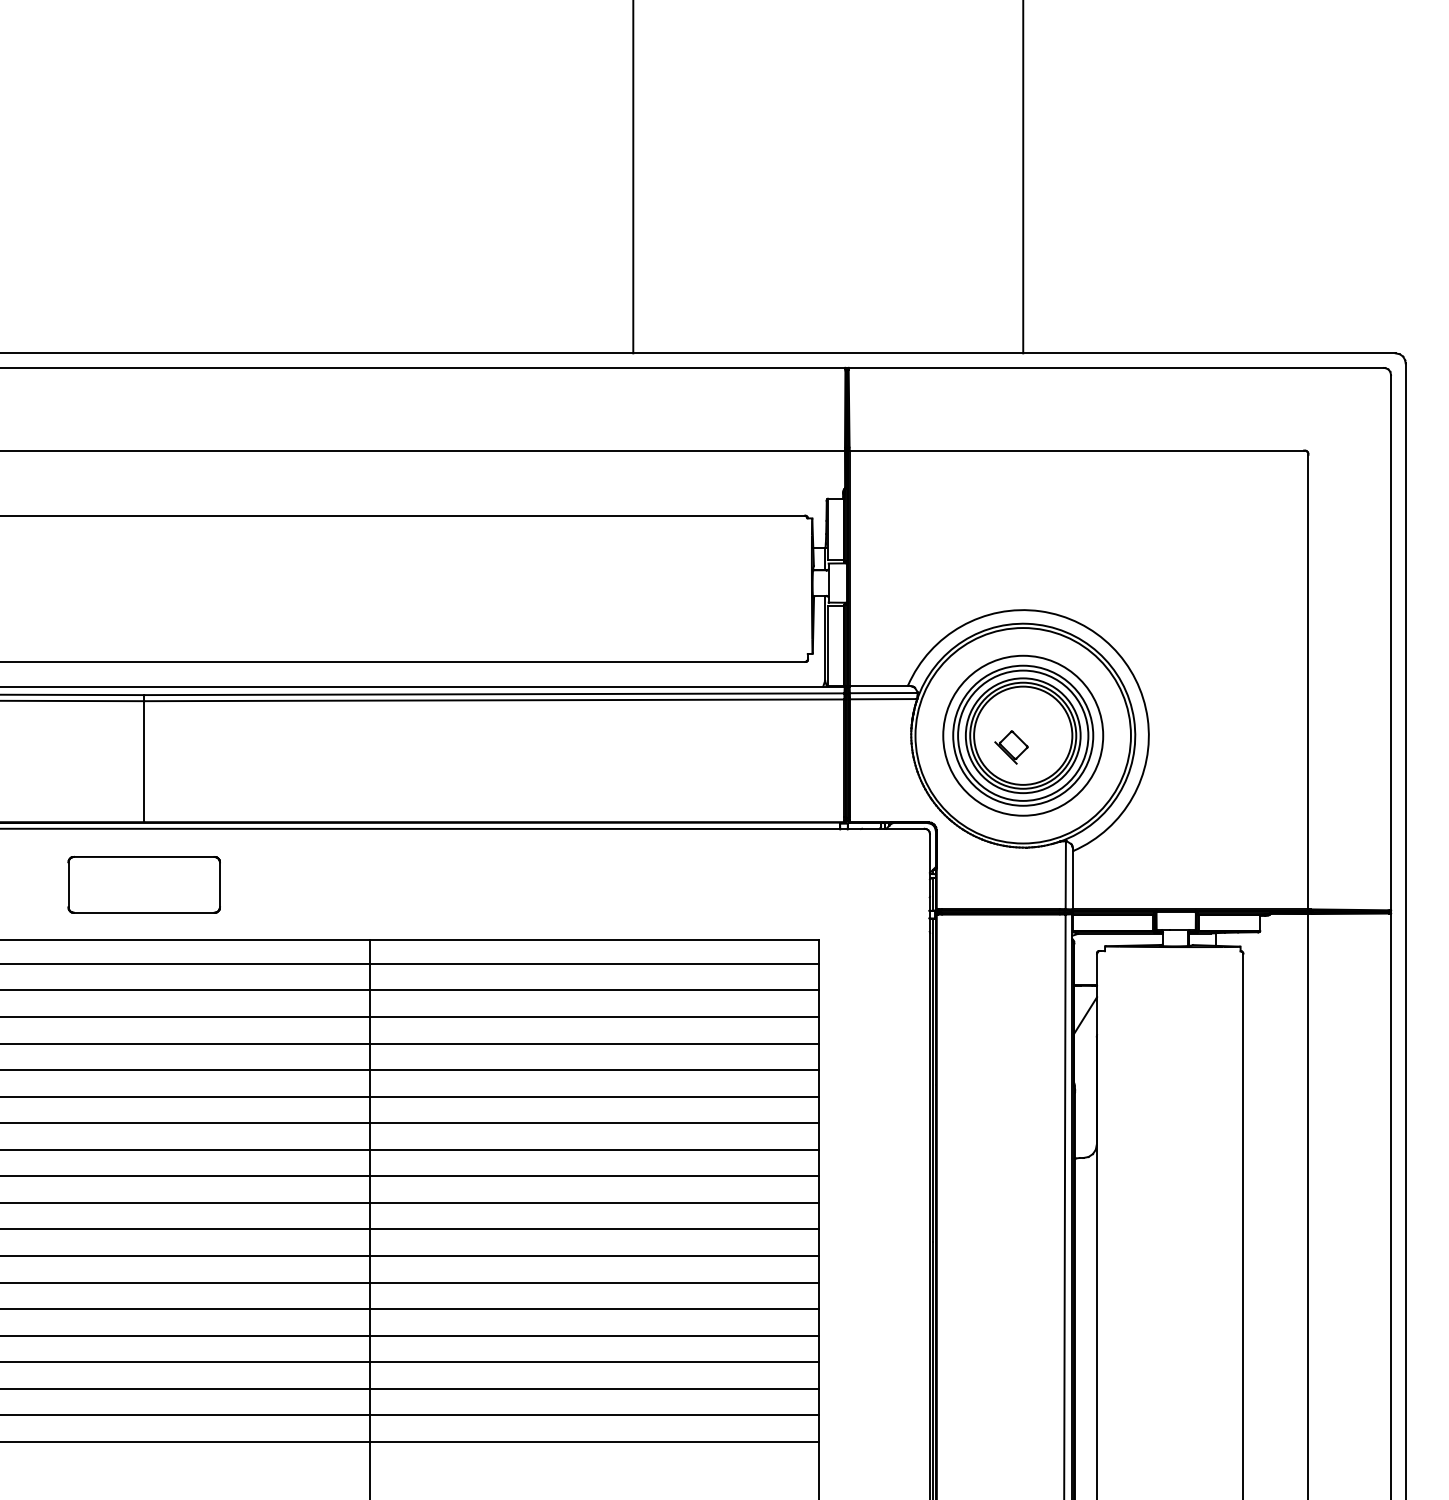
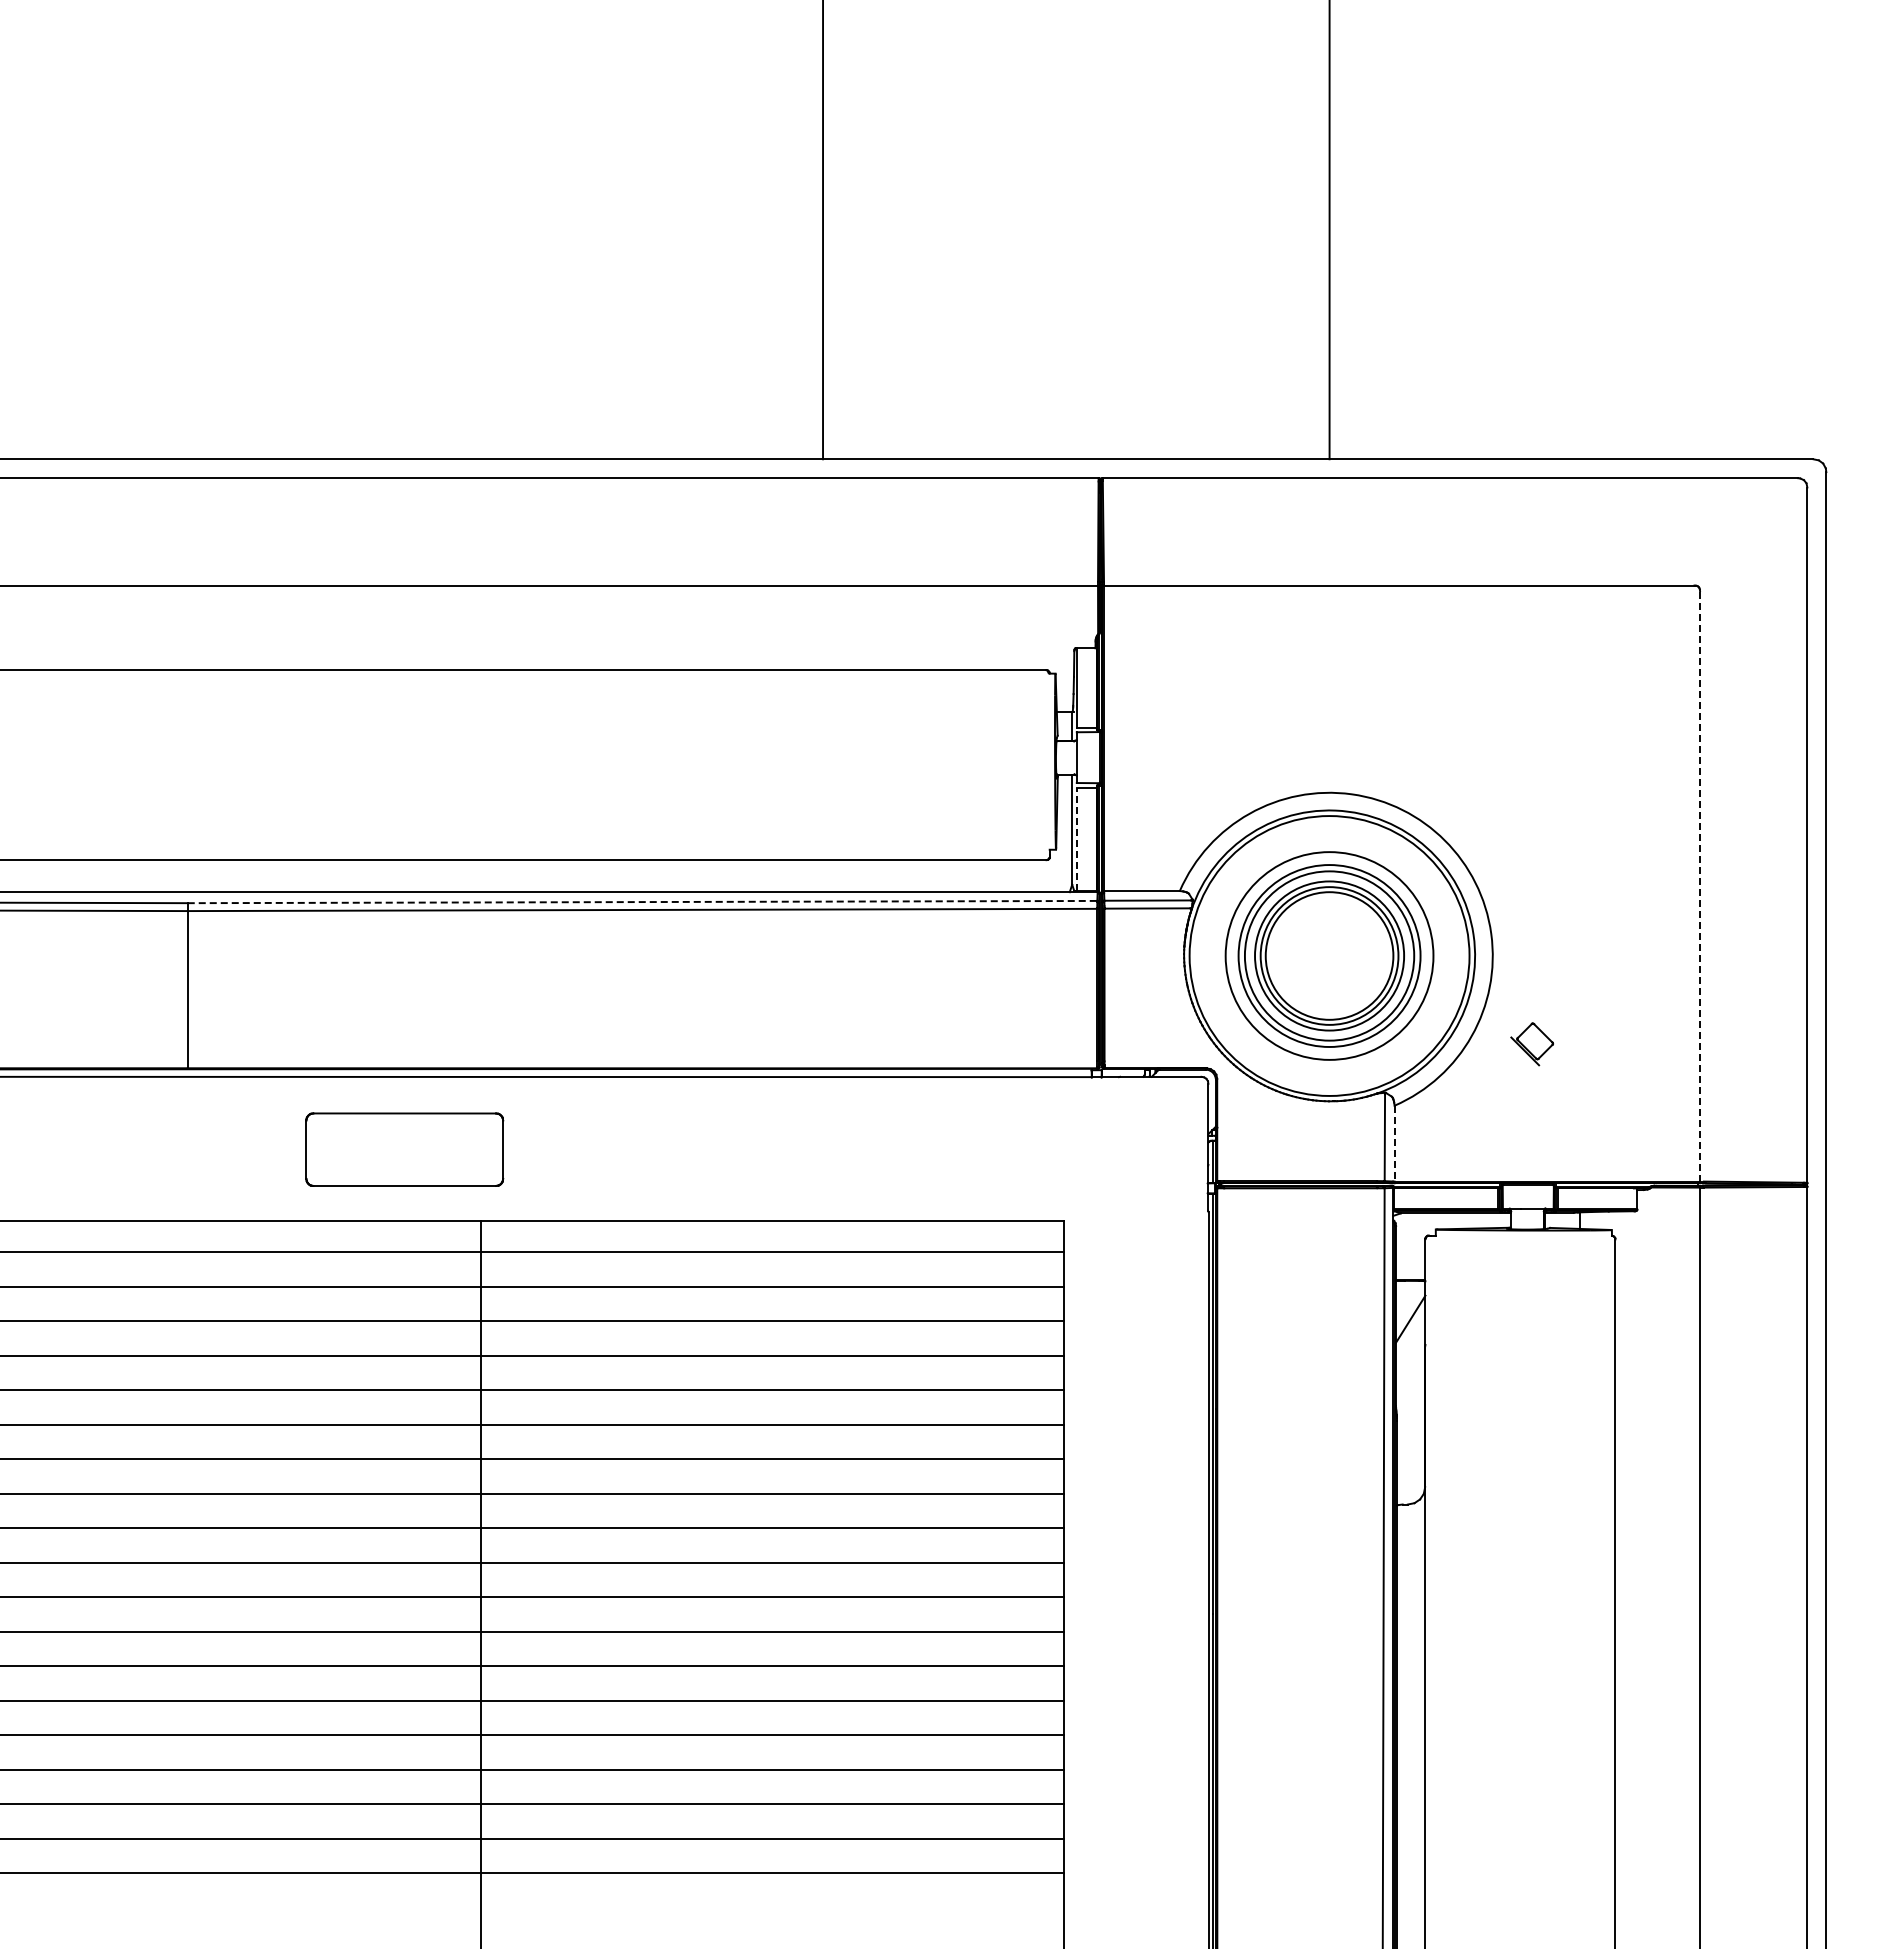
line: (828, 646) -> (1076, 839), solid -> dashed
line: (1308, 681) -> (1700, 885), solid -> dashed
line: (494, 694) -> (642, 902), solid -> dashed
part: (1010, 747) -> (1531, 1044), moved
line: (1073, 880) -> (1394, 1144), solid -> dashed
part: (144, 884) -> (404, 1149), moved

